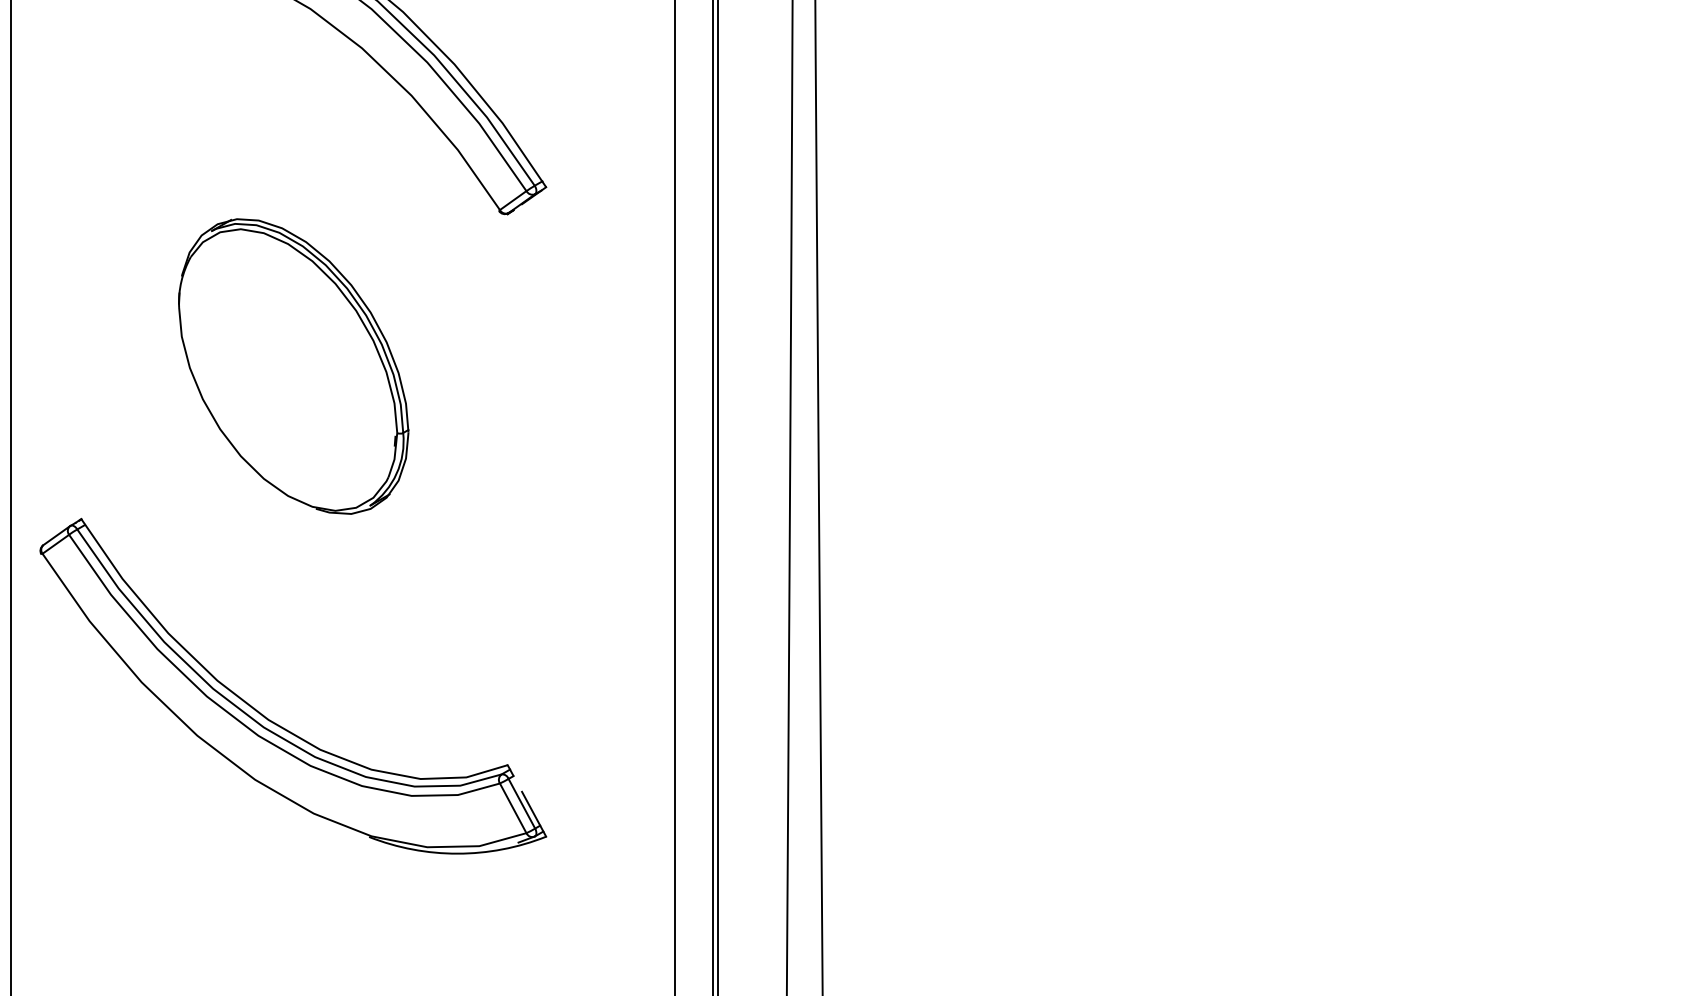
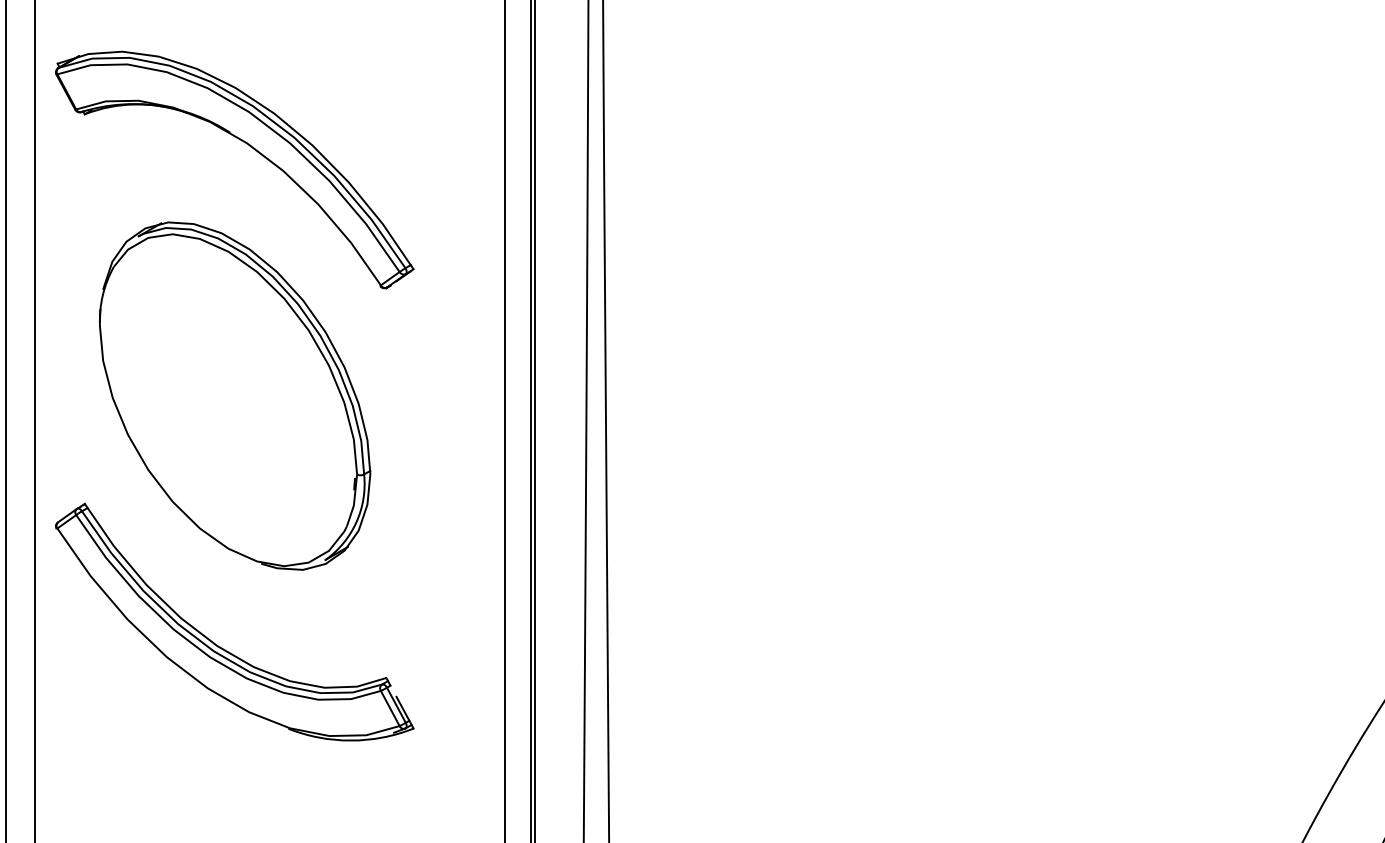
part: (292, 365) -> (234, 395), size x1.67

